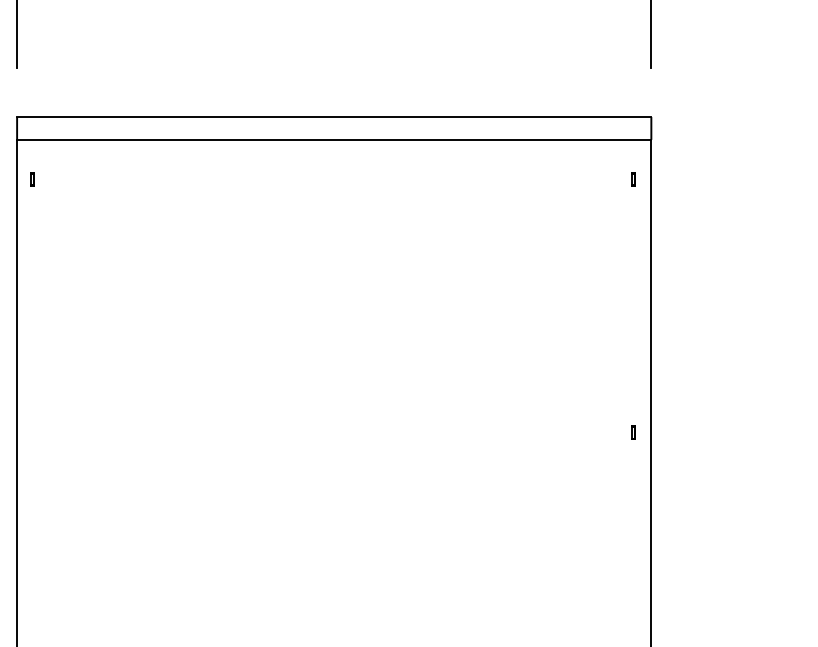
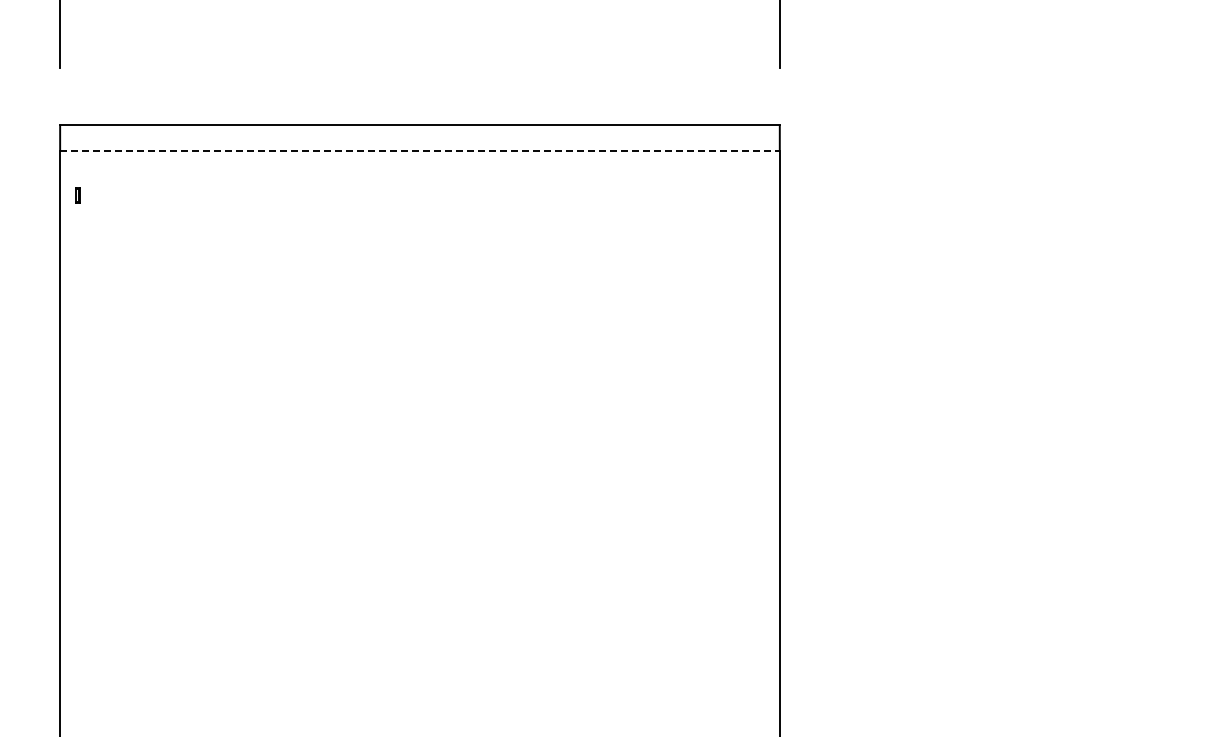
line: (333, 139) -> (419, 150), solid -> dashed
part: (633, 179) -> (759, 195), removed
part: (633, 432) -> (759, 482), removed

